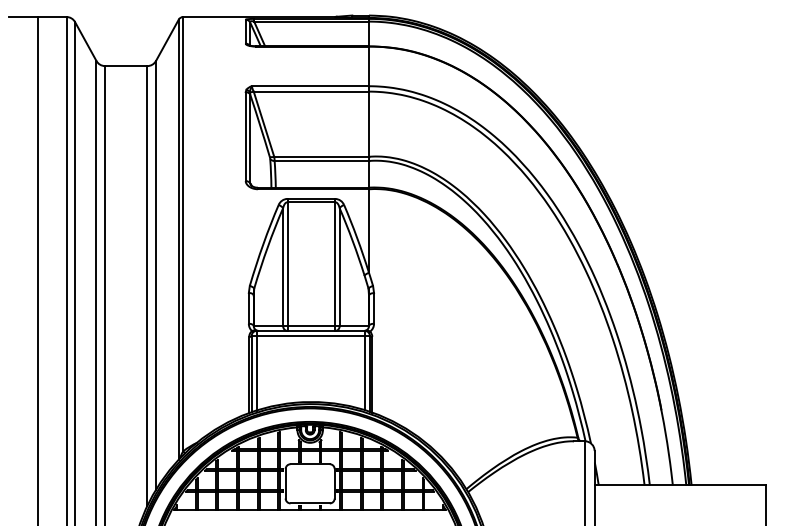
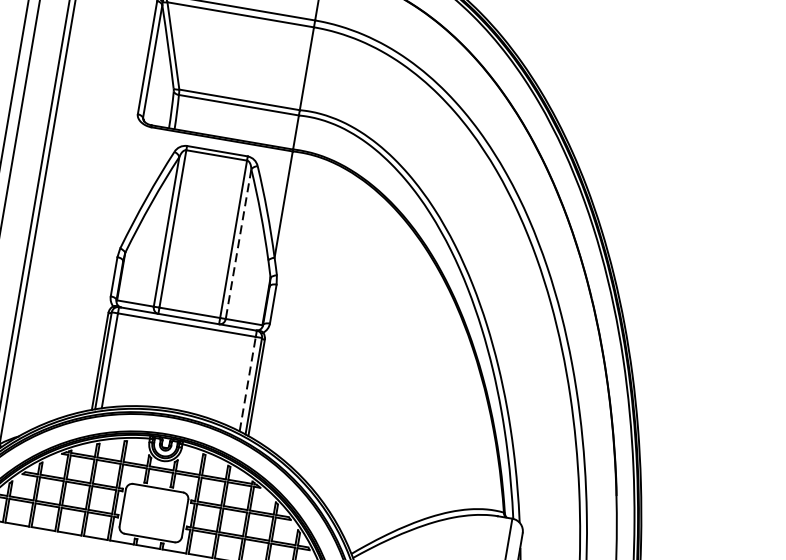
line: (339, 267) -> (238, 244), solid -> dashed
line: (364, 372) -> (247, 383), solid -> dashed

